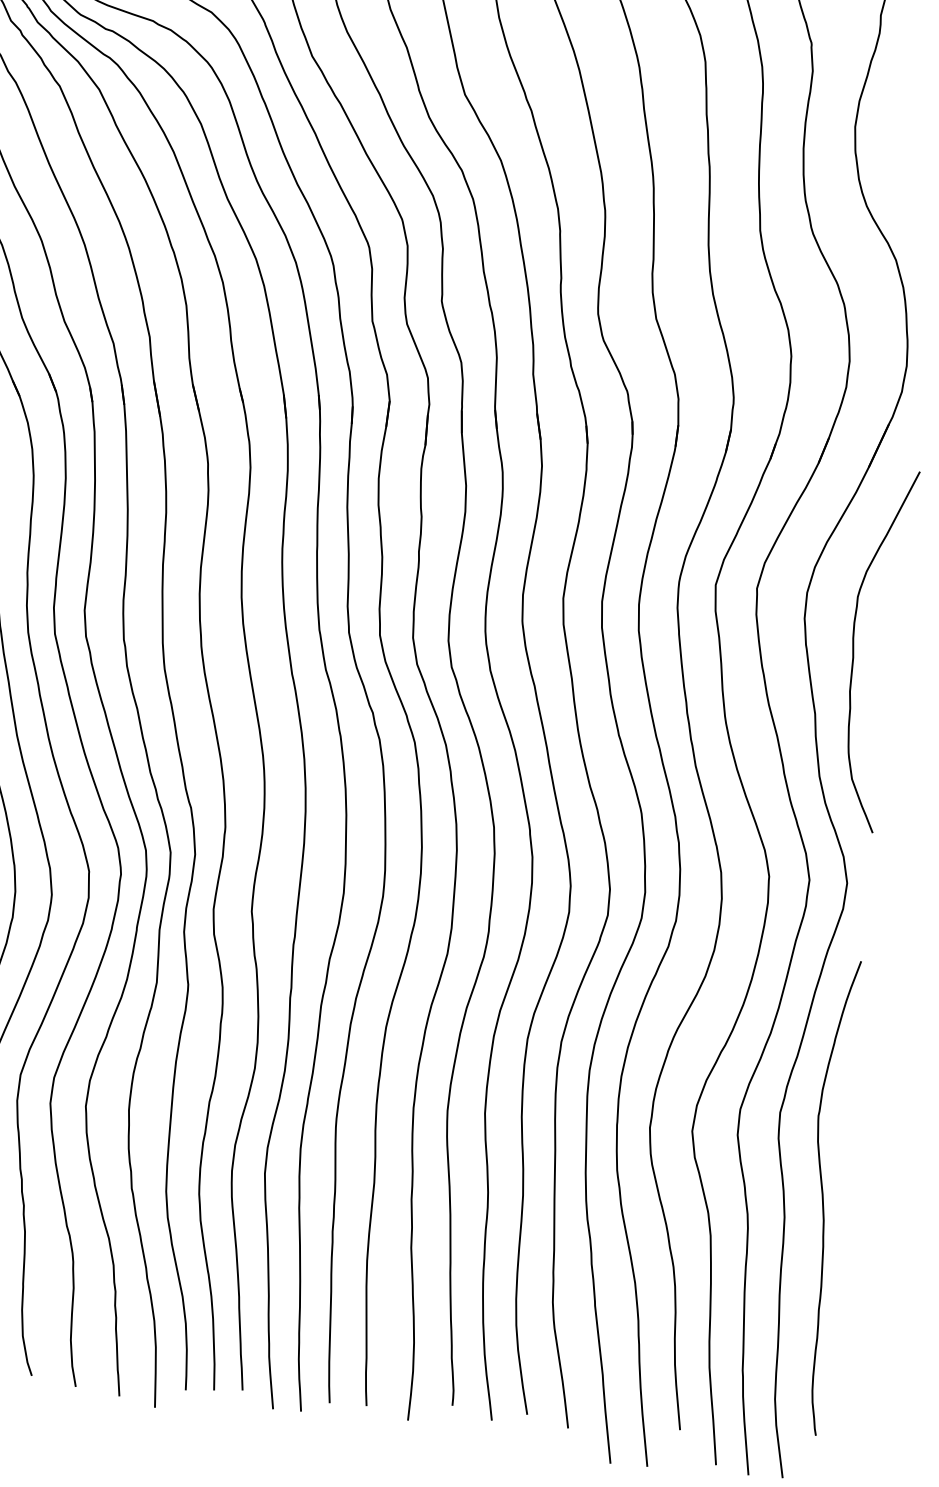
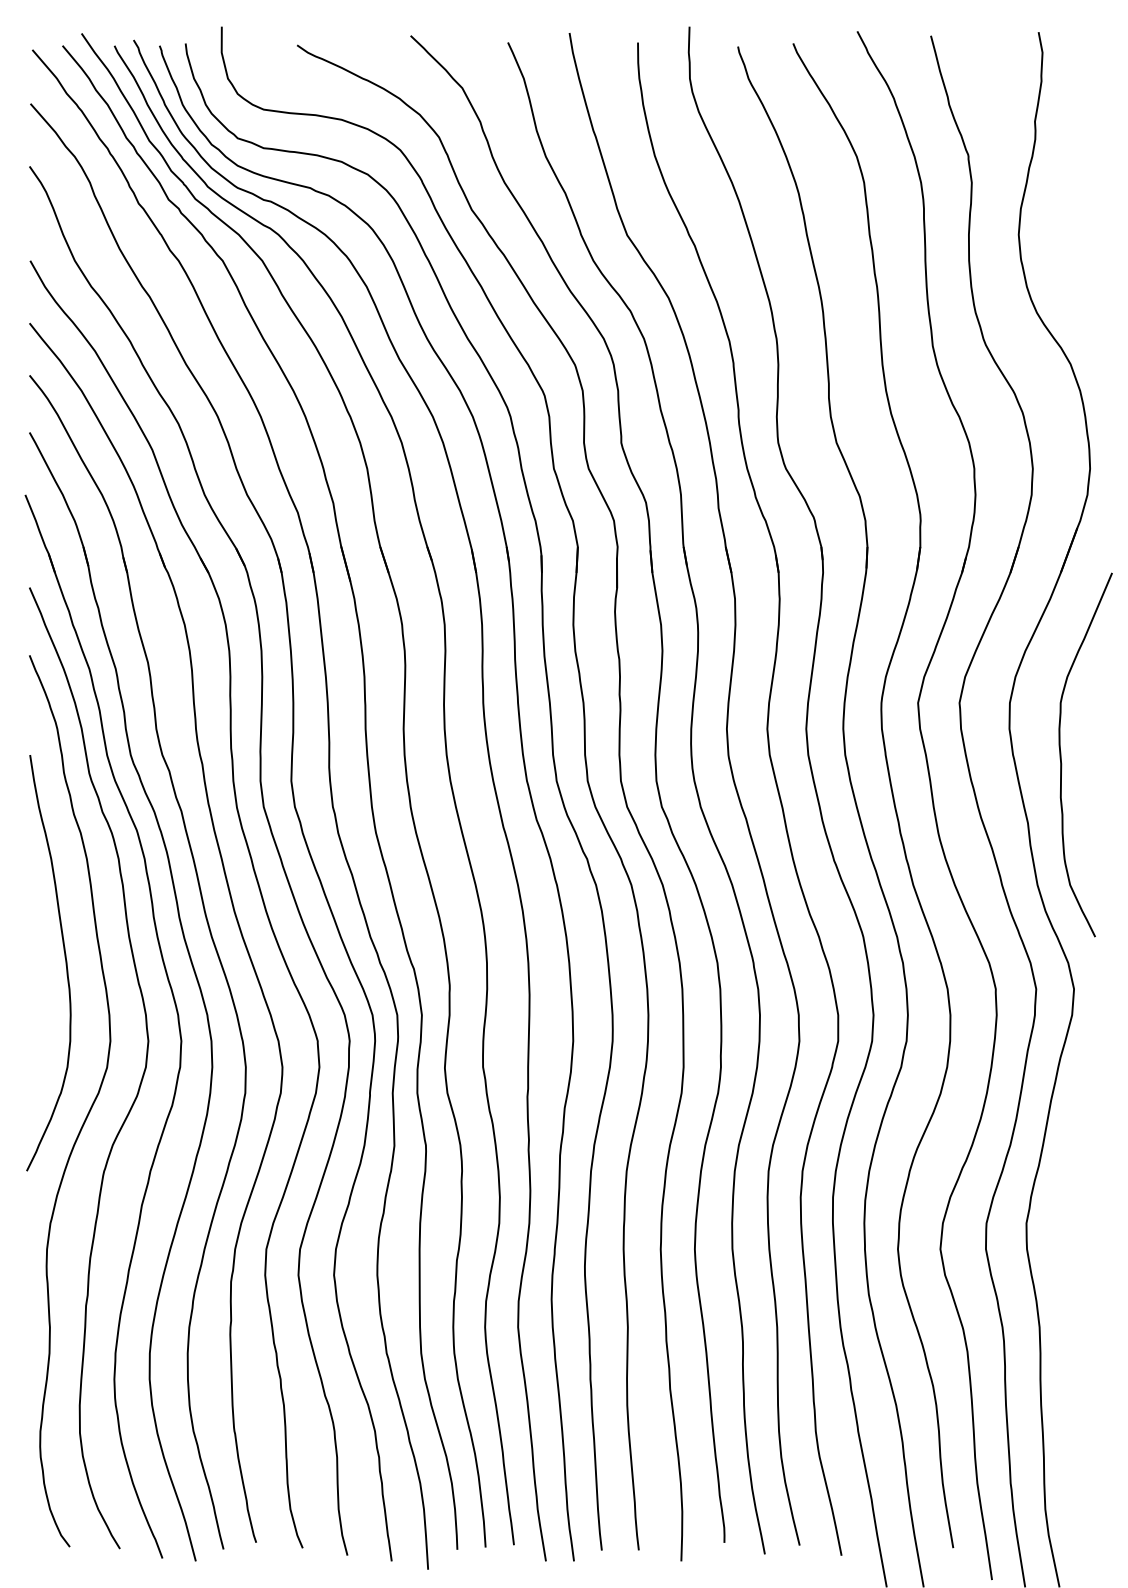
curve: (824, 1198) -> (1077, 1305), removed

